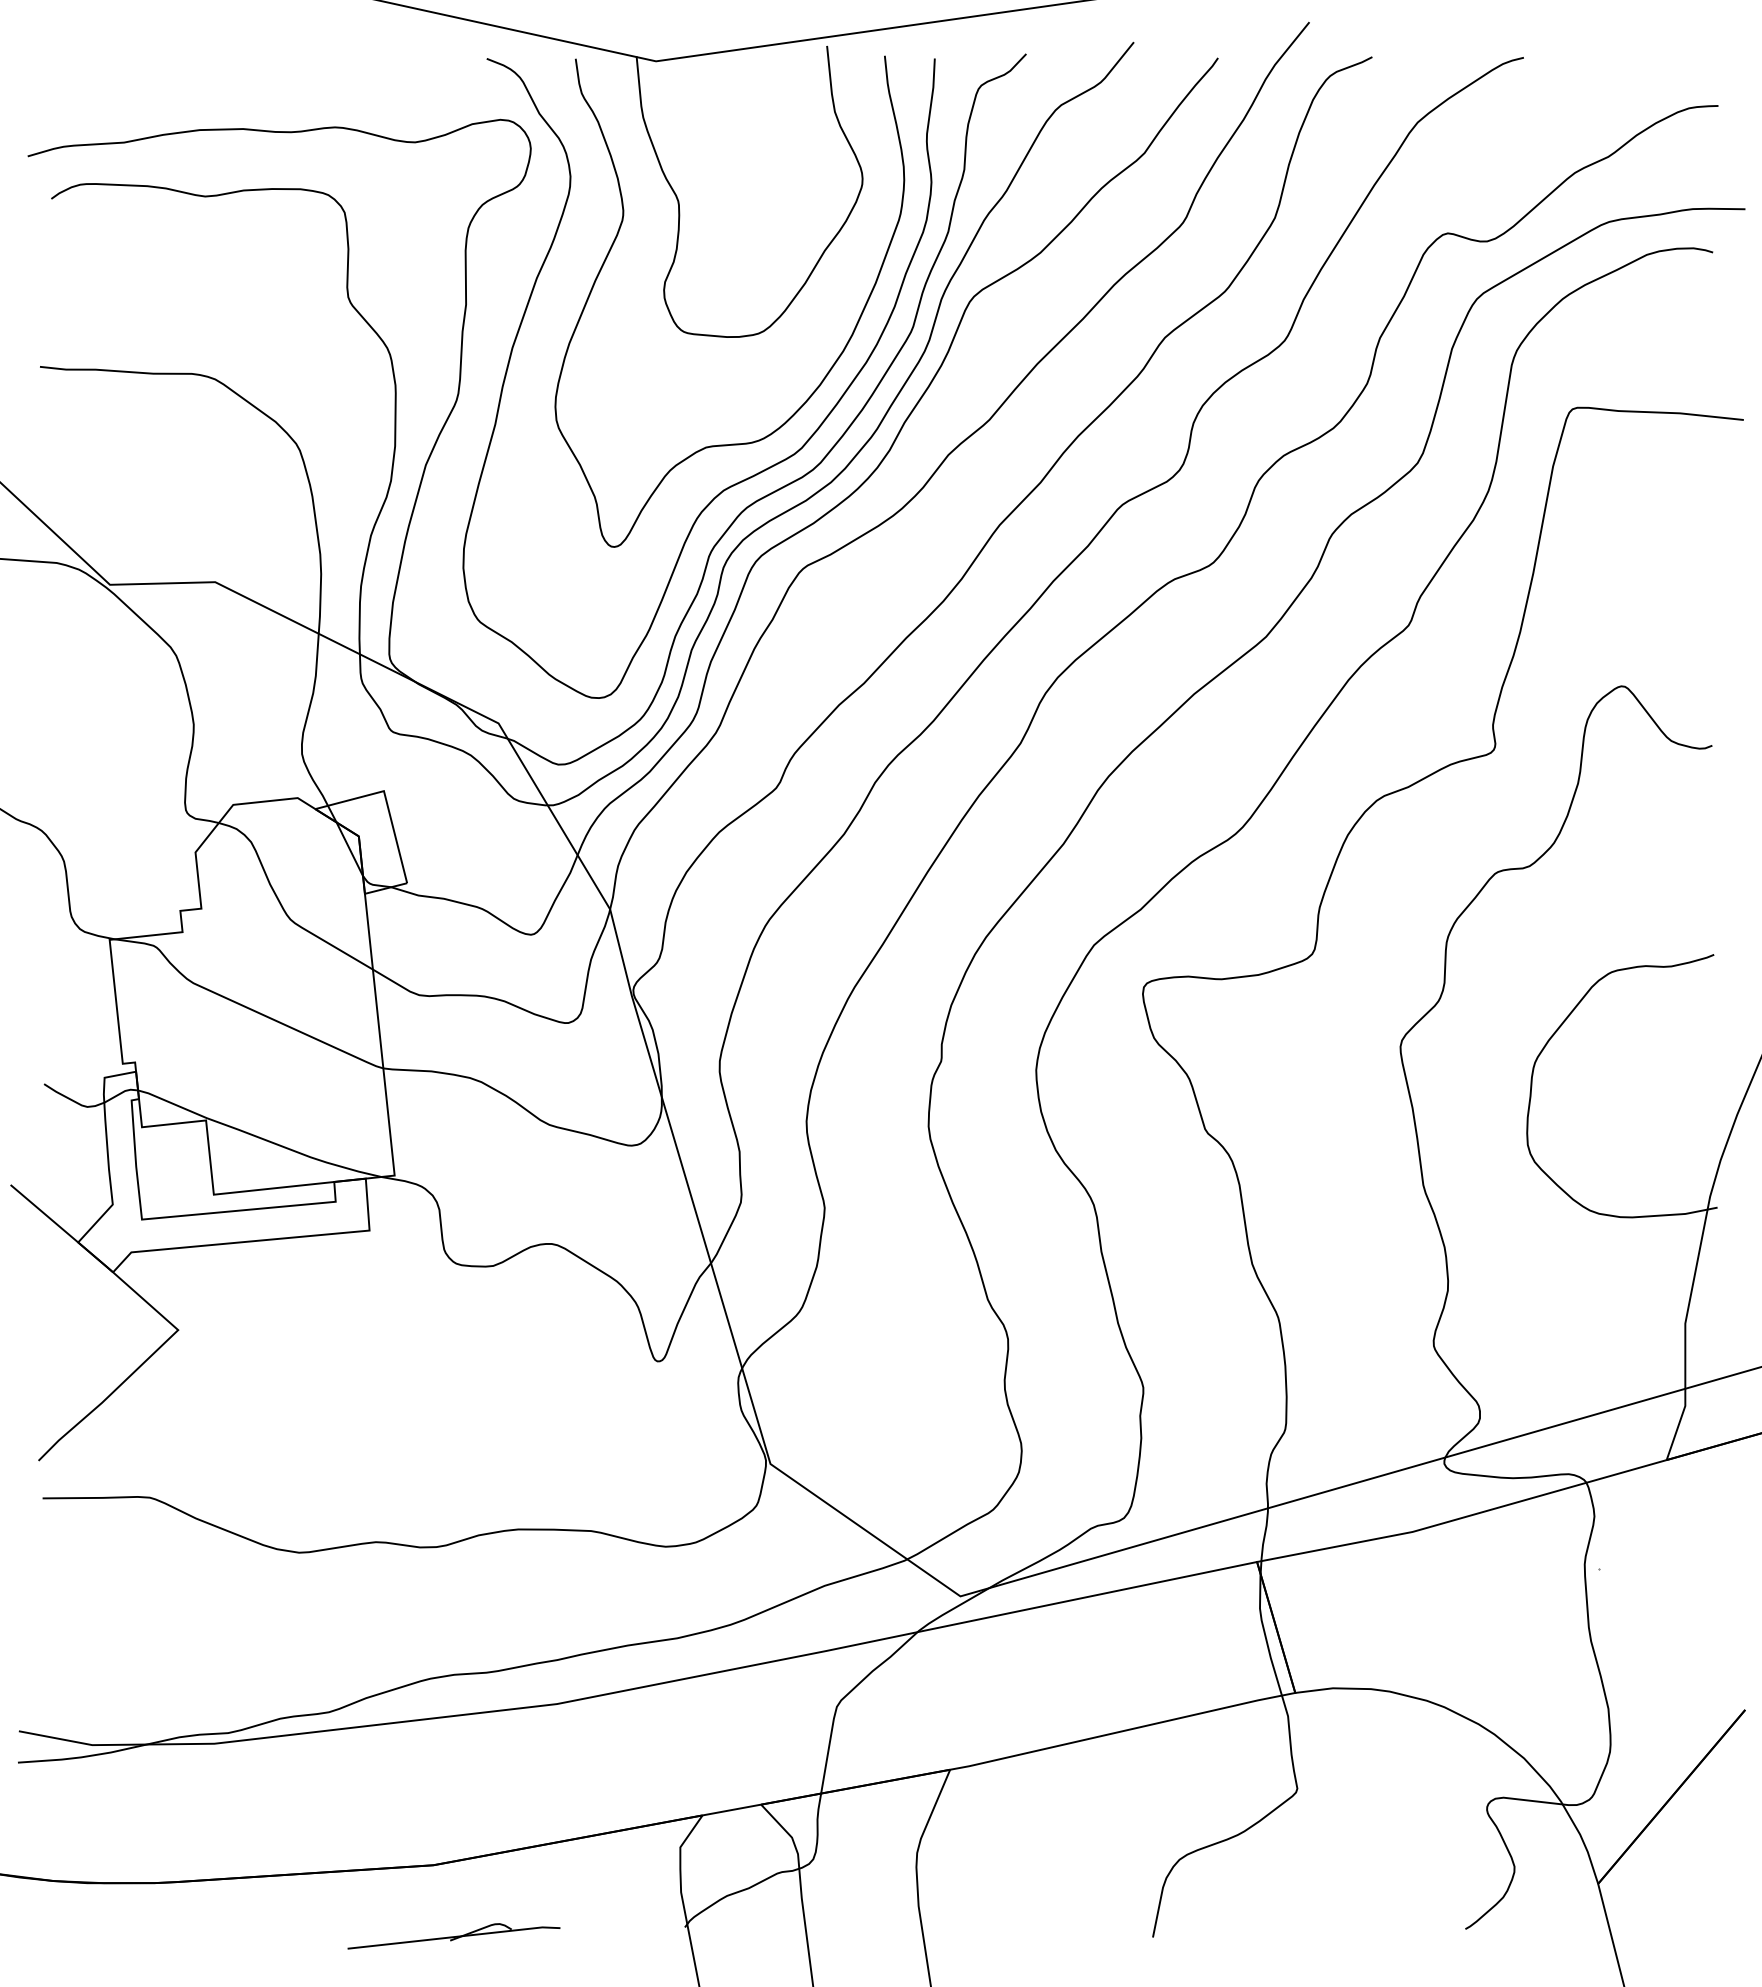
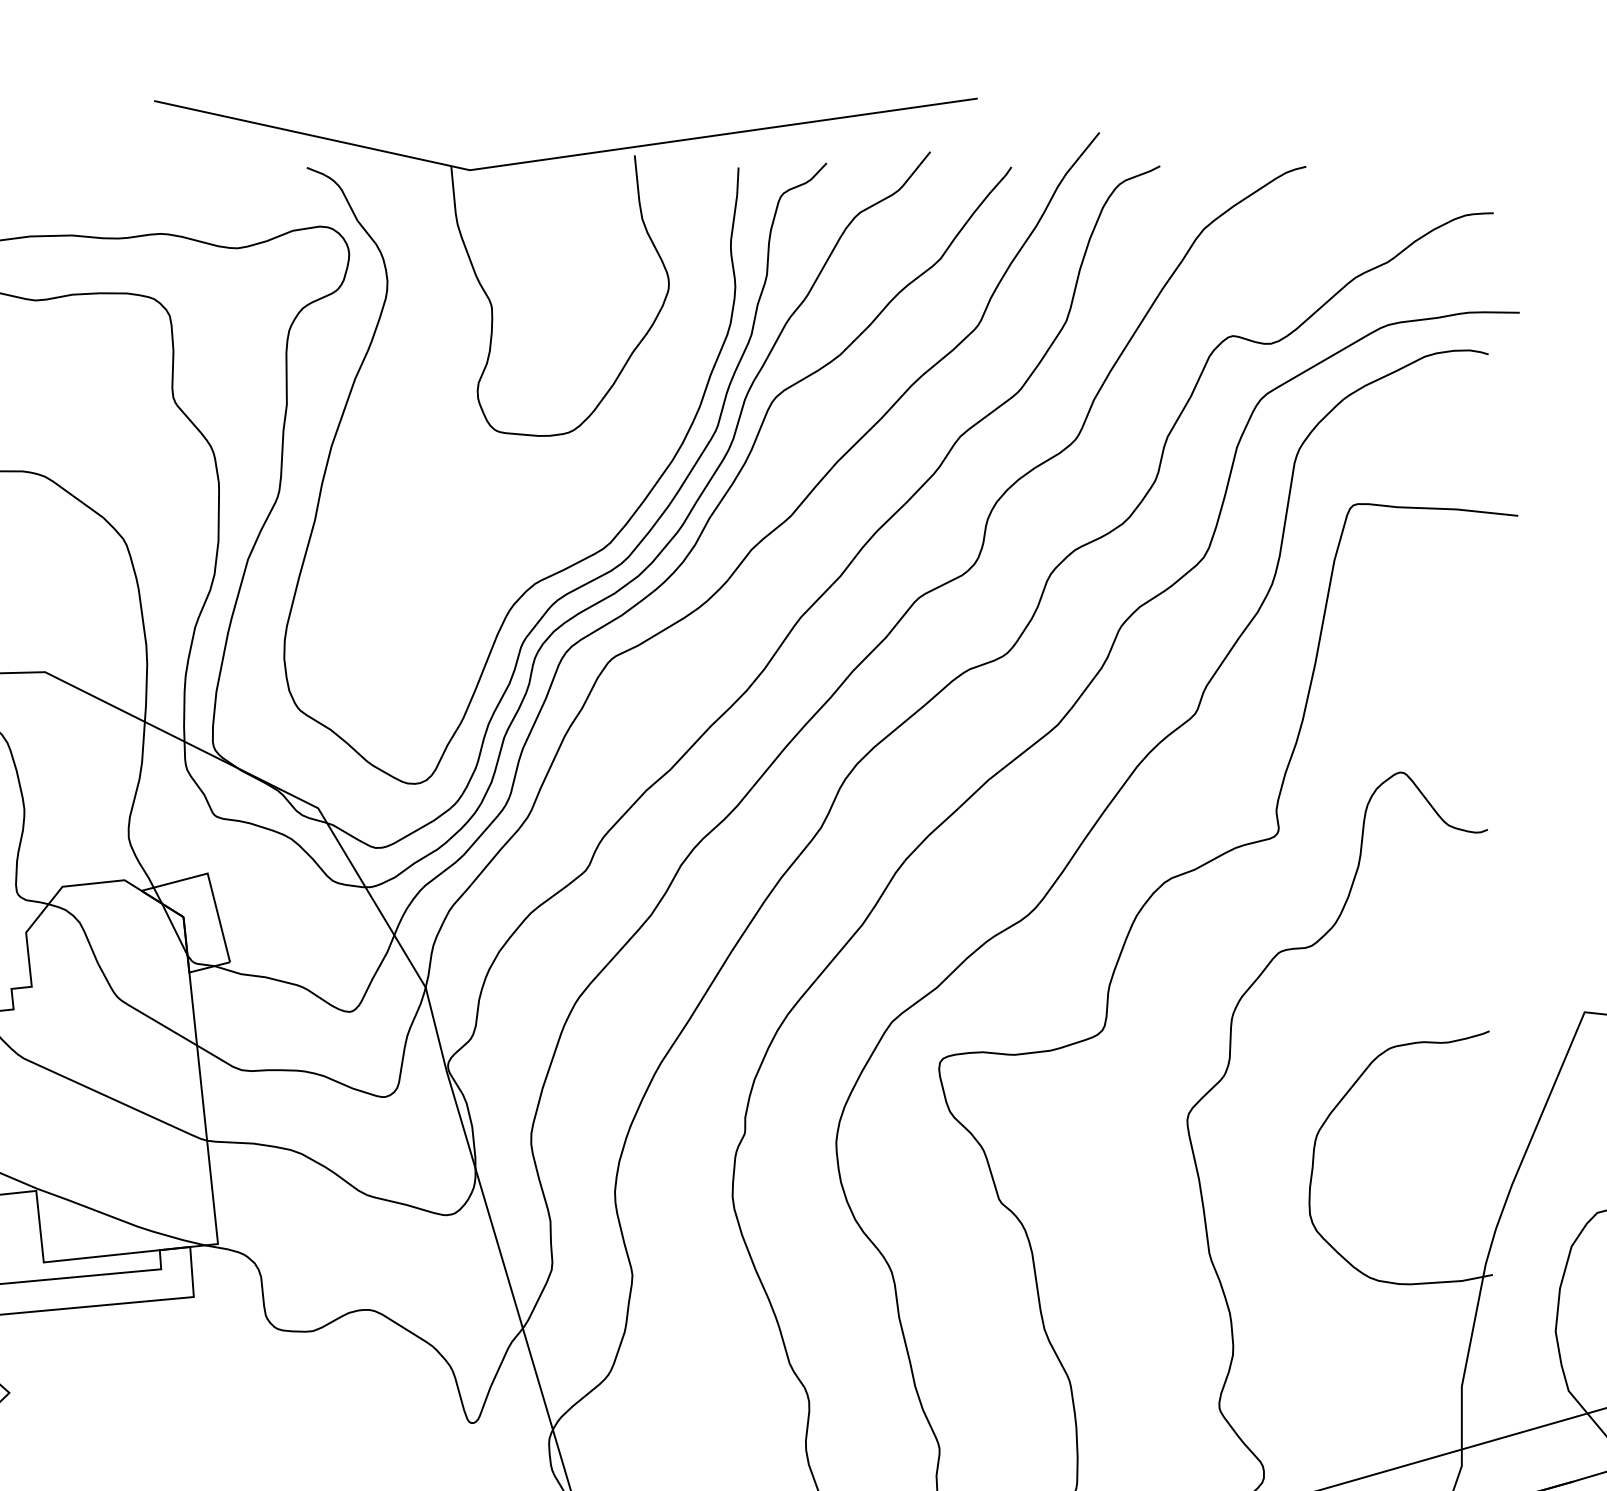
curve: (828, 370) -> (636, 468), removed

